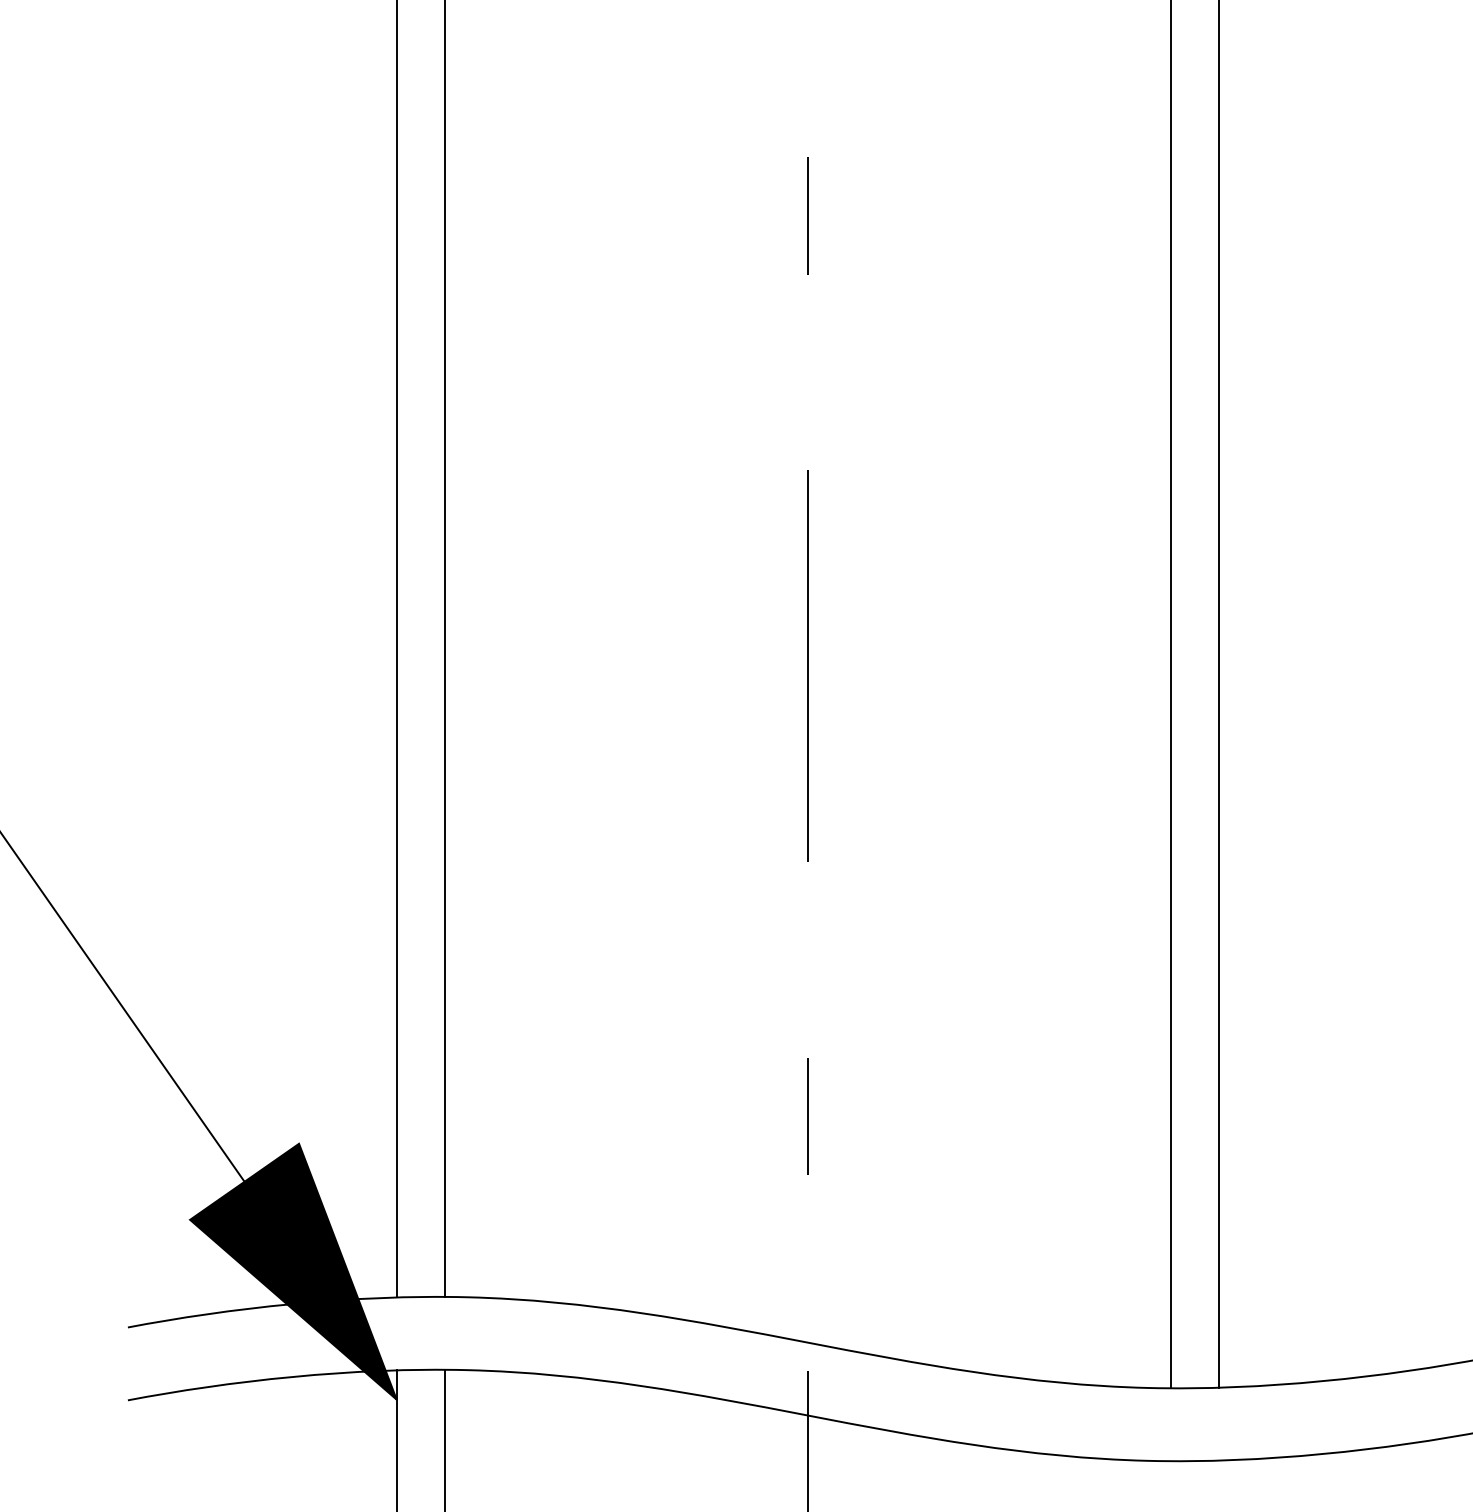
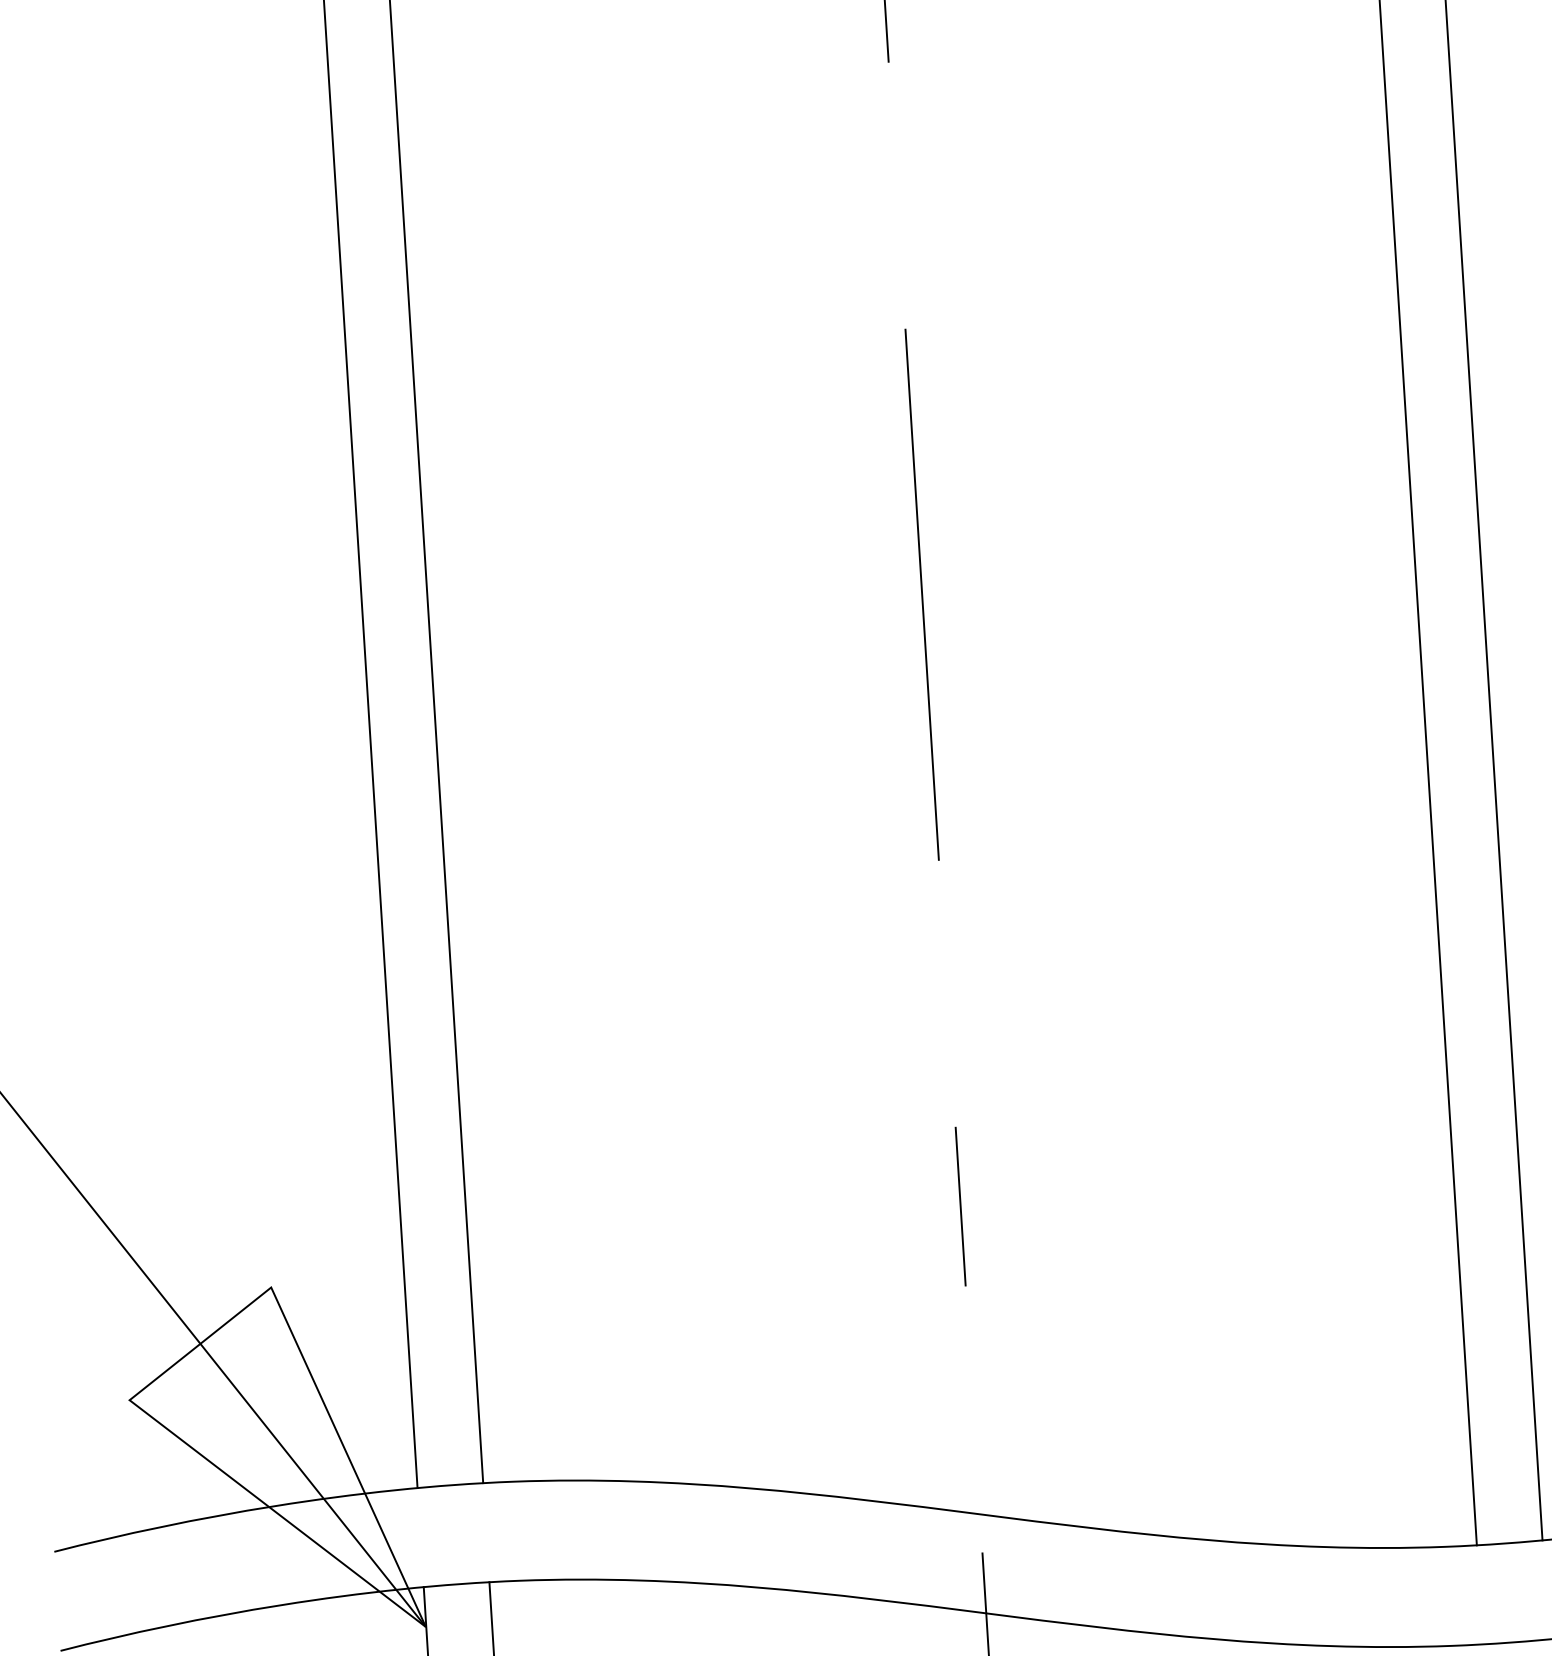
fill: (293, 1271) -> (274, 1461), removed

